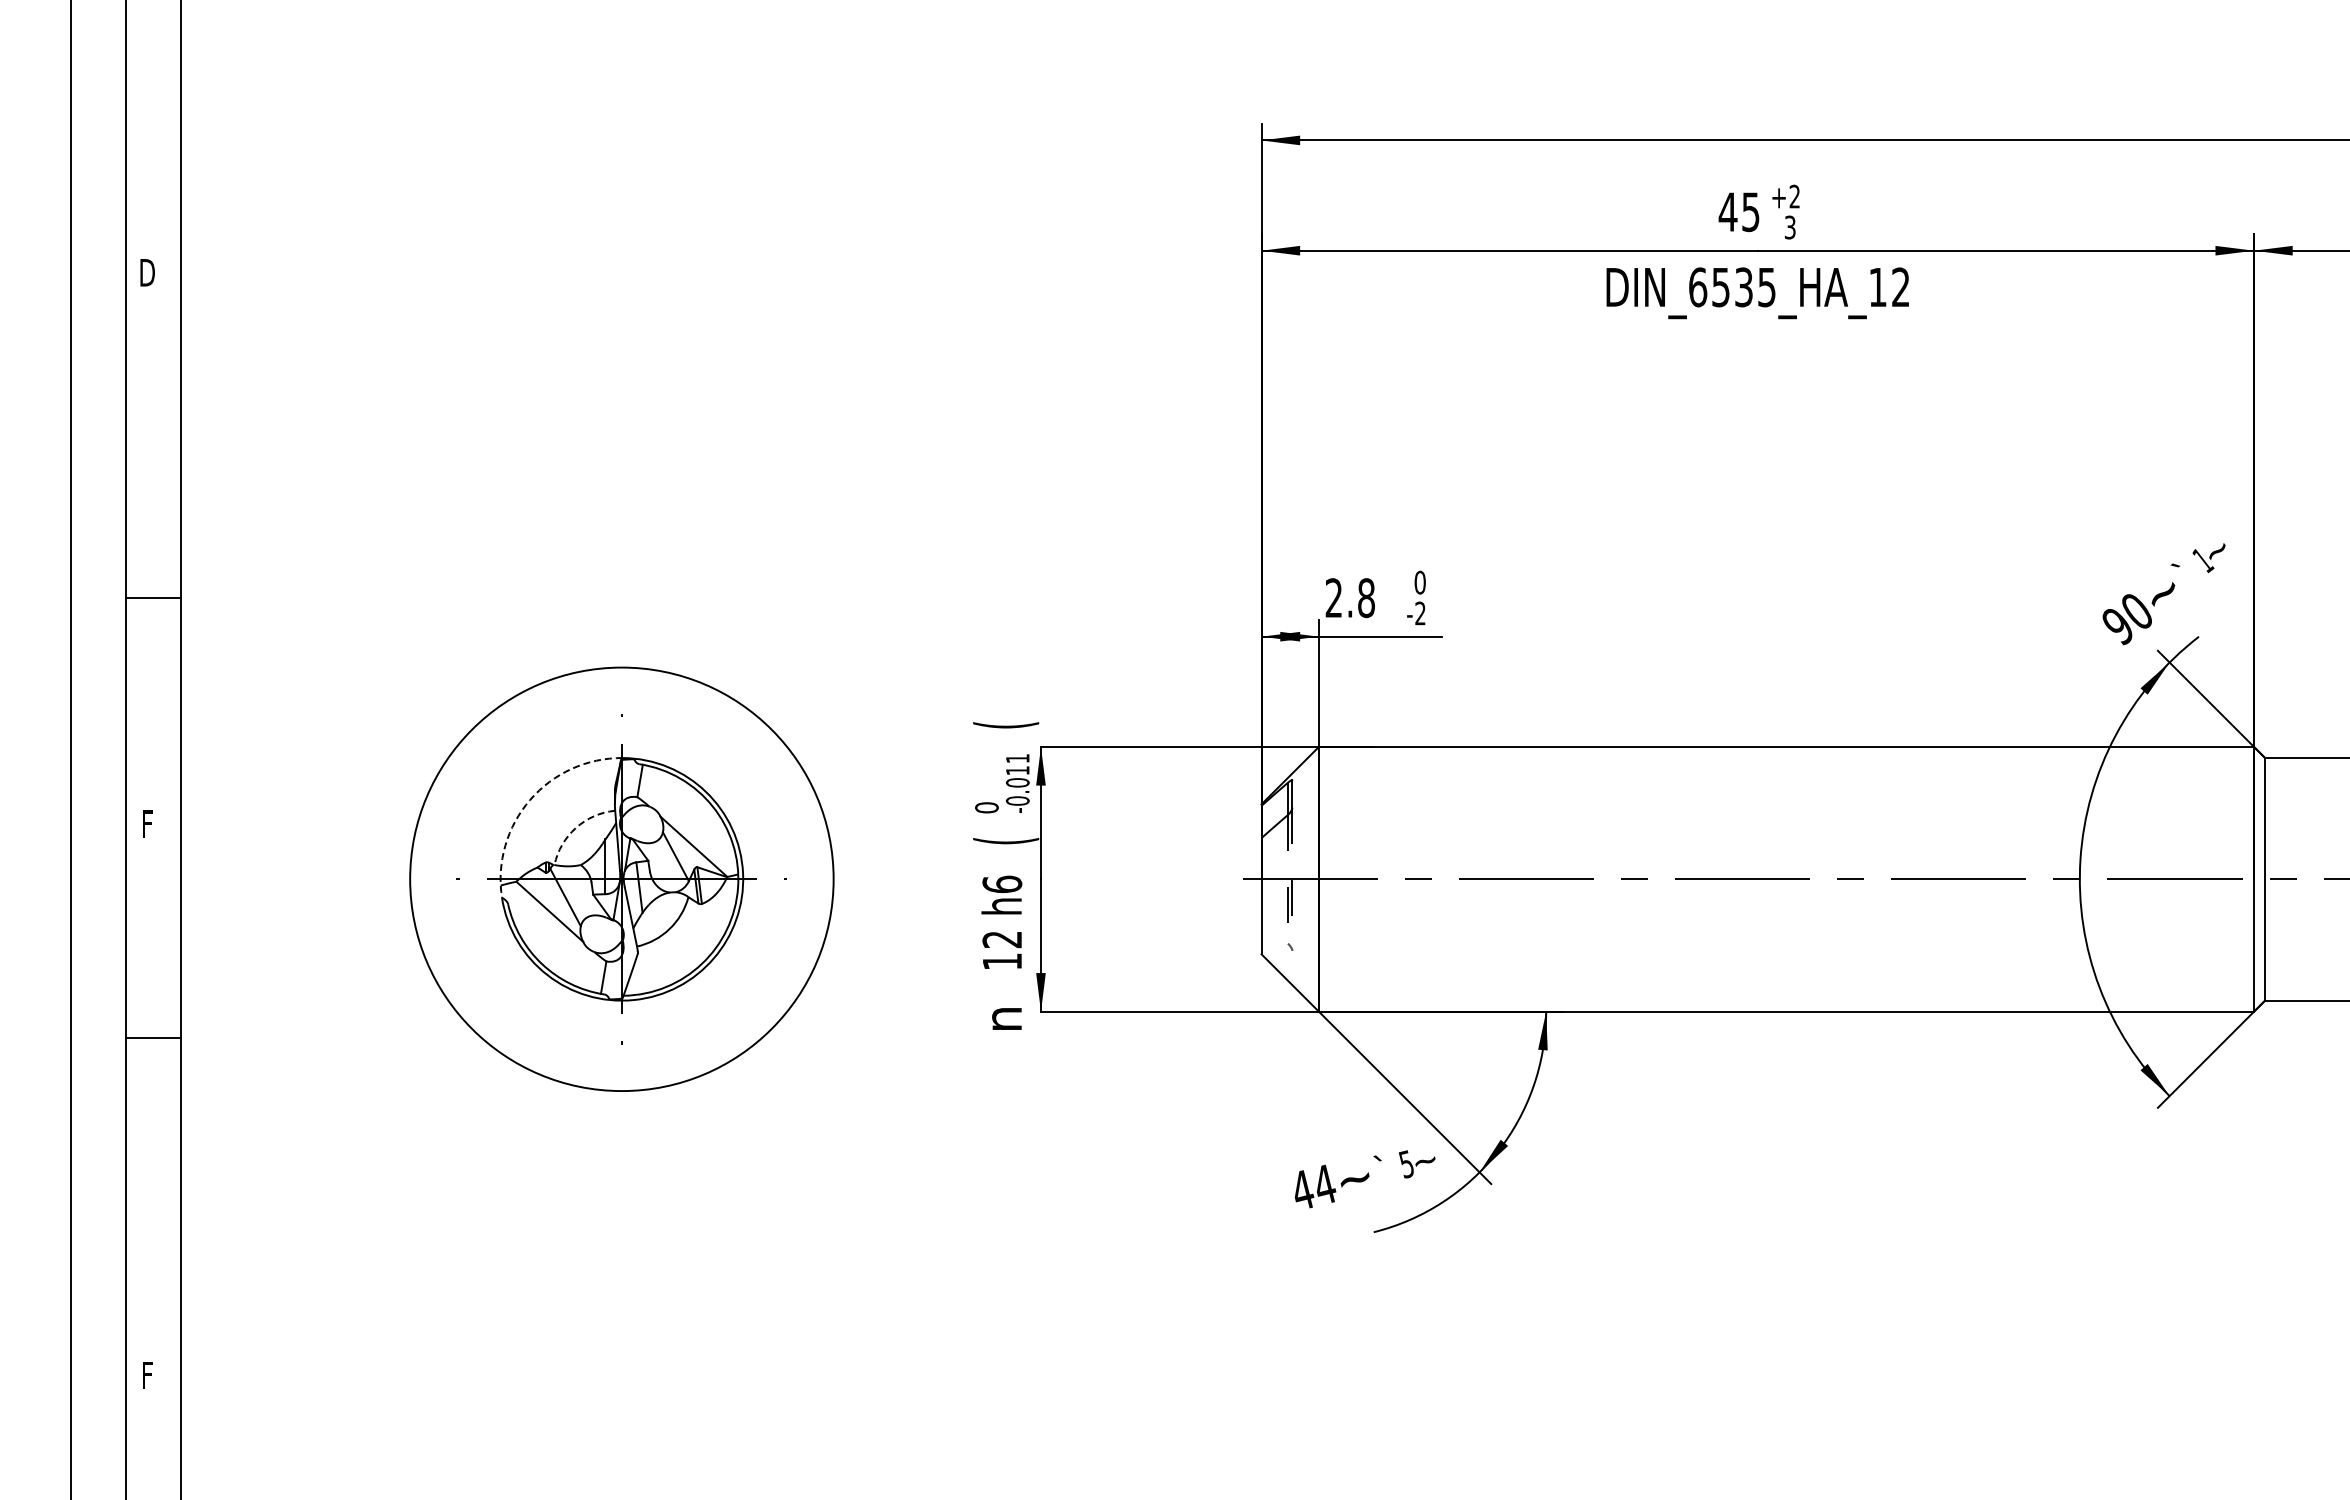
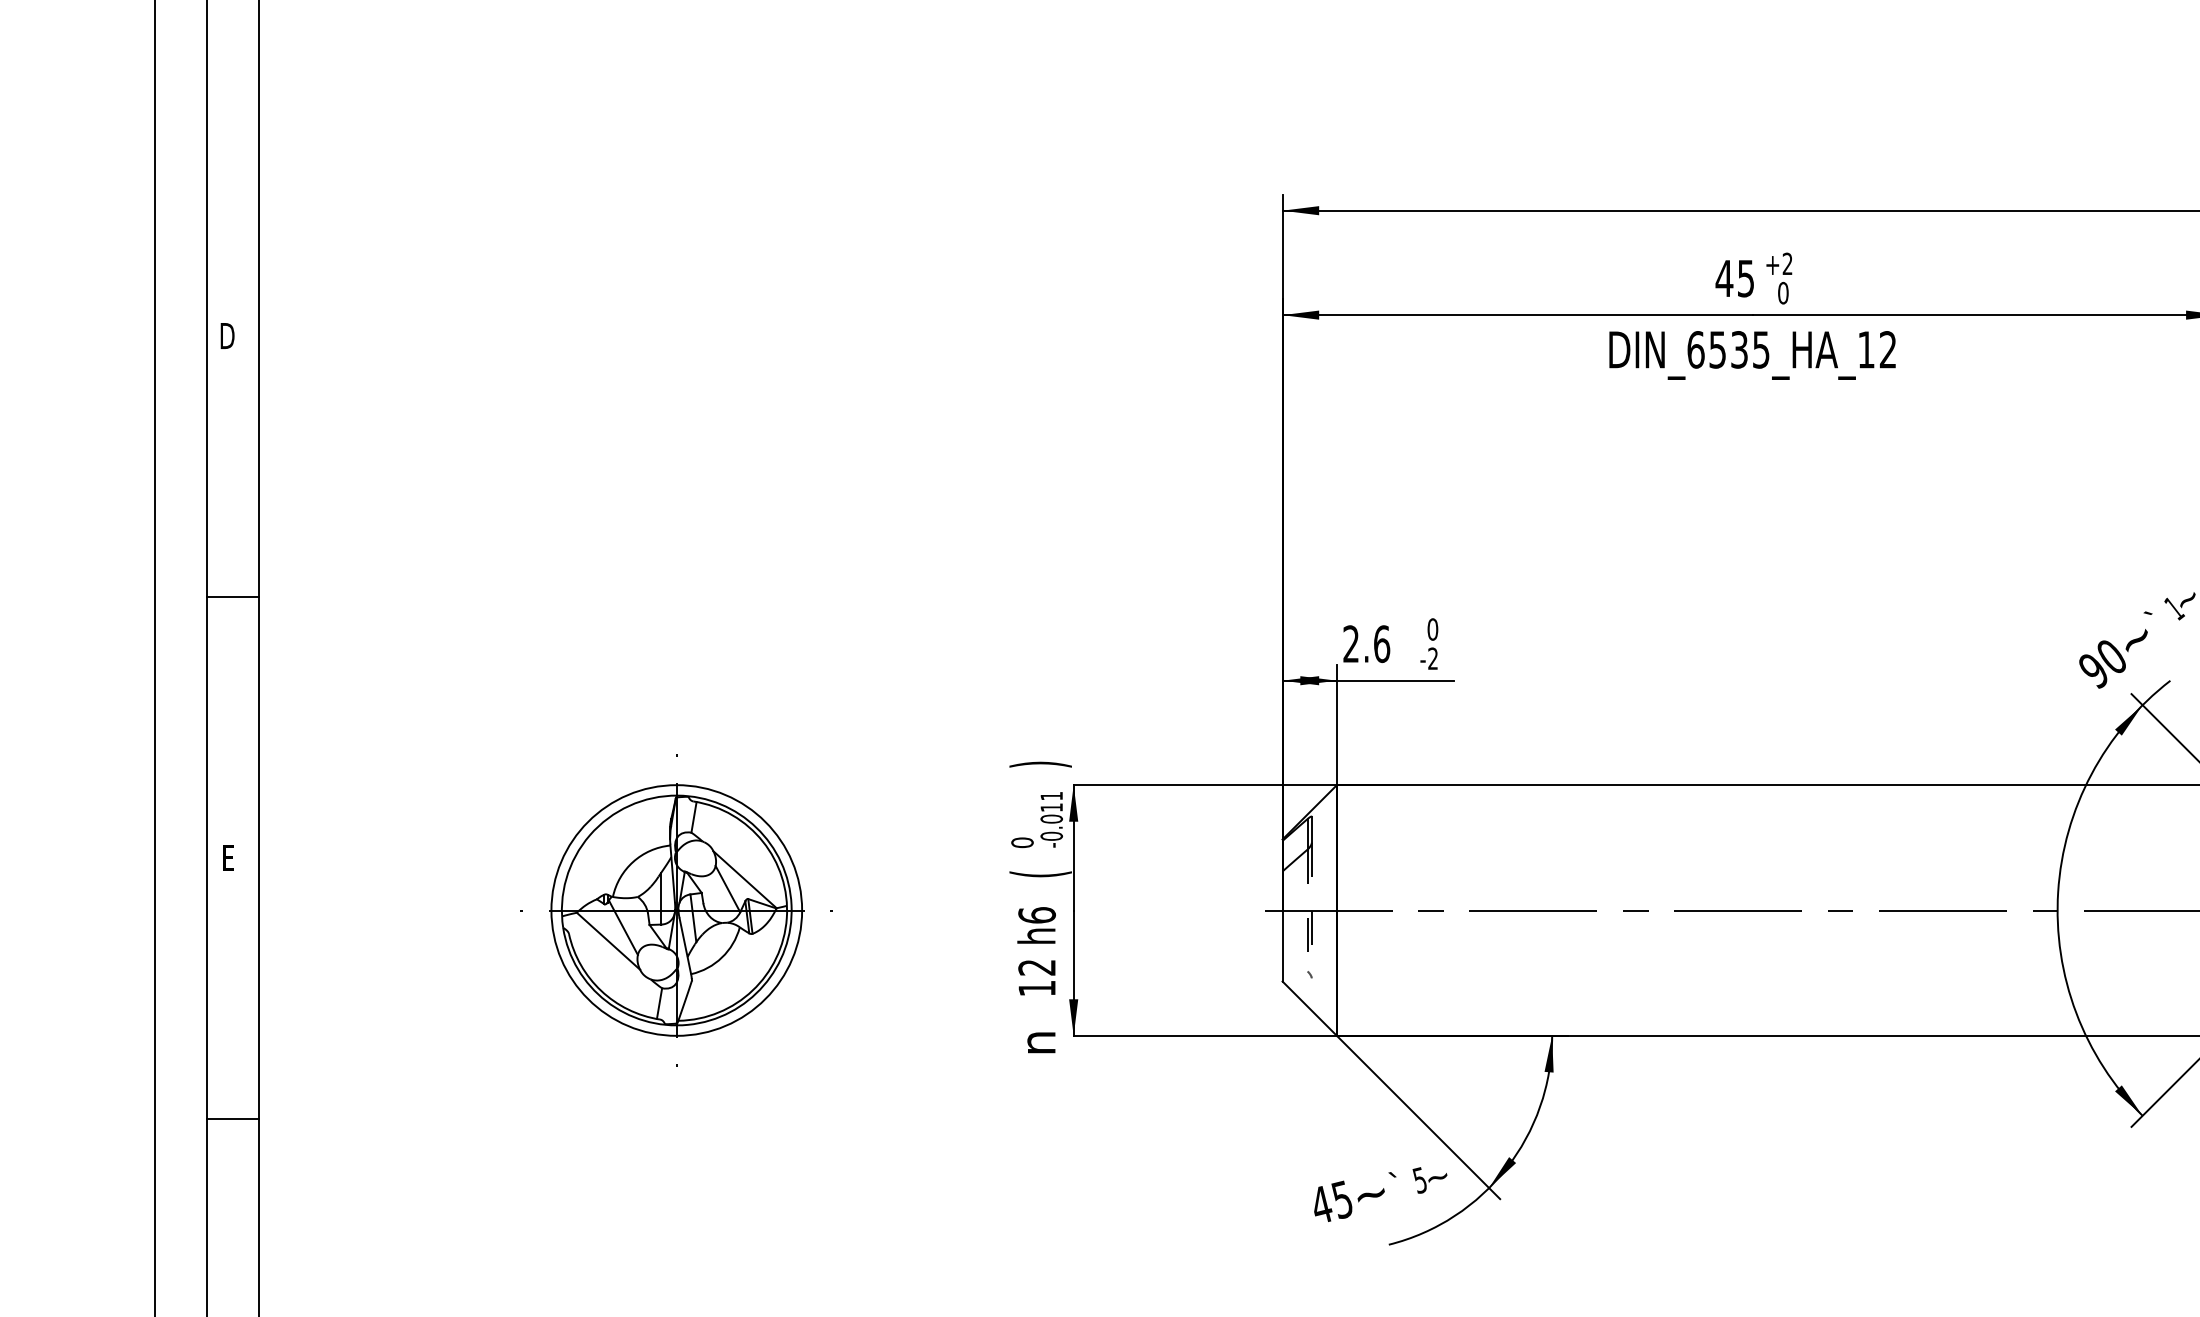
text: (1789, 227) -> (1782, 293), 3 -> 0
text: (1366, 597) -> (1381, 643), 2.8 -> 2.6
line: (152, 598) -> (232, 597), moved
text: (1006, 725) -> (1041, 764), ( -> )
arc: (530, 799) -> (590, 834), dashed -> solid
text: (149, 823) -> (229, 857), F -> E
arc: (575, 827) -> (632, 861), dashed -> solid
circle: (621, 878) -> (676, 909), size x0.62
line: (152, 1037) -> (232, 1119), moved
text: (1324, 1184) -> (1342, 1199), 44 -> 45

